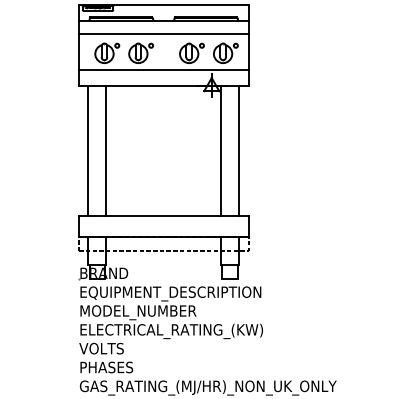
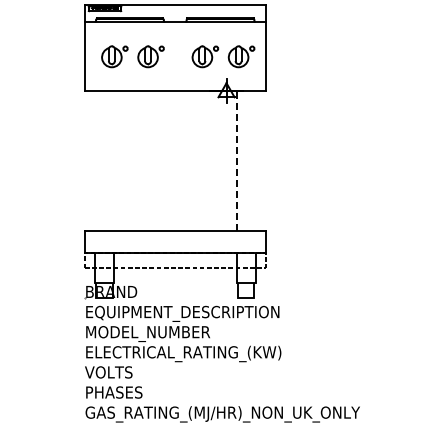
line: (163, 34) -> (174, 36), removed
line: (163, 69) -> (174, 74), removed
line: (88, 150) -> (94, 160), removed
line: (106, 150) -> (113, 160), removed
line: (238, 150) -> (255, 160), removed
line: (221, 151) -> (236, 161), solid -> dashed

